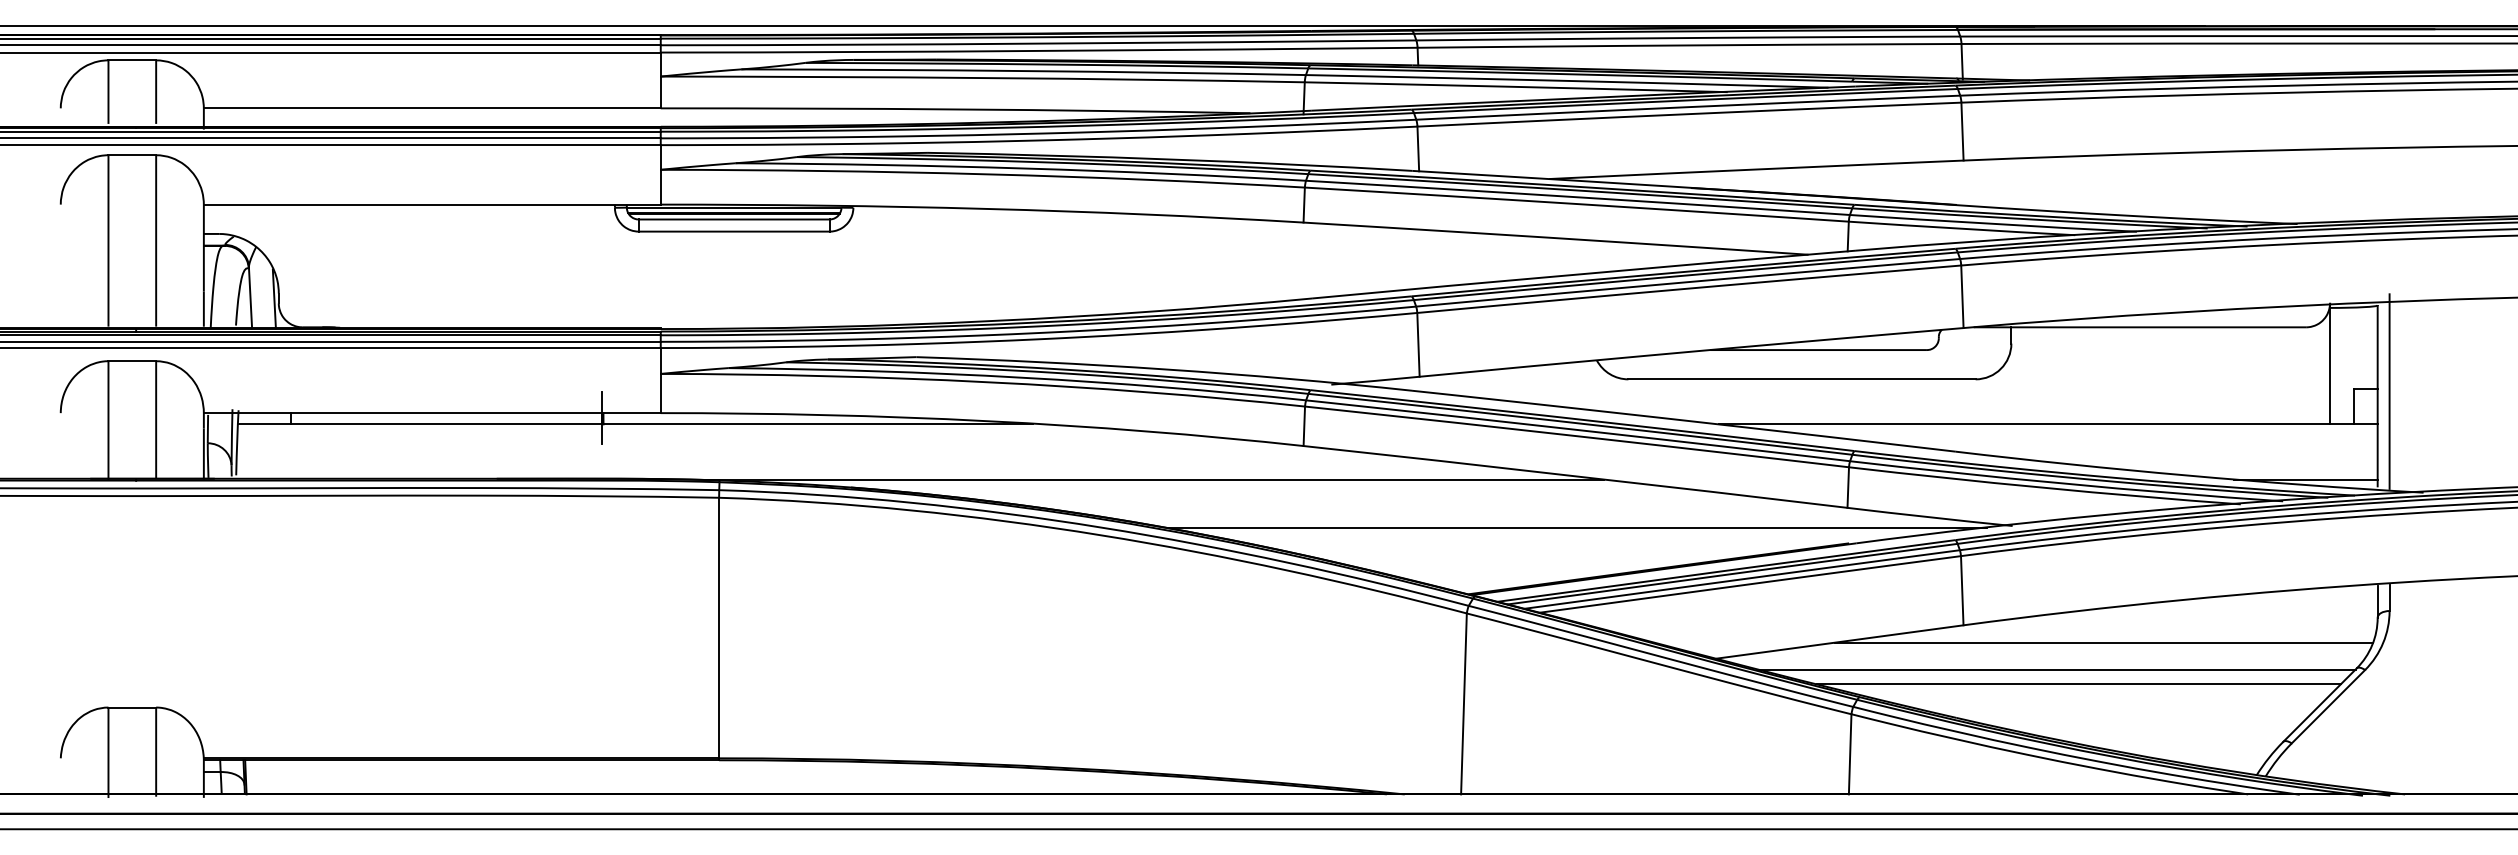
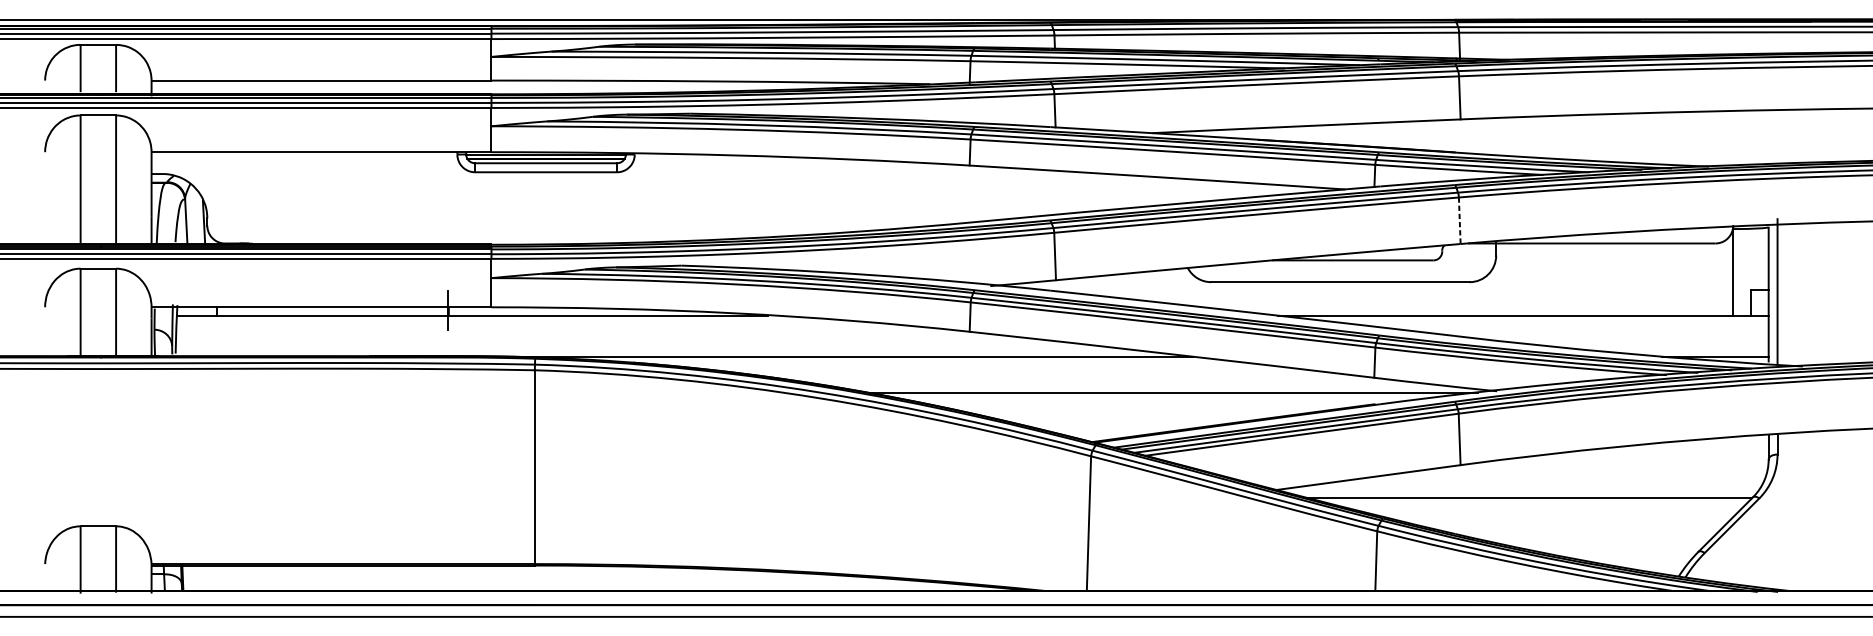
line: (1962, 297) -> (1459, 221), solid -> dashed
line: (2104, 642) -> (1565, 477), removed
line: (2078, 683) -> (1546, 508), removed

